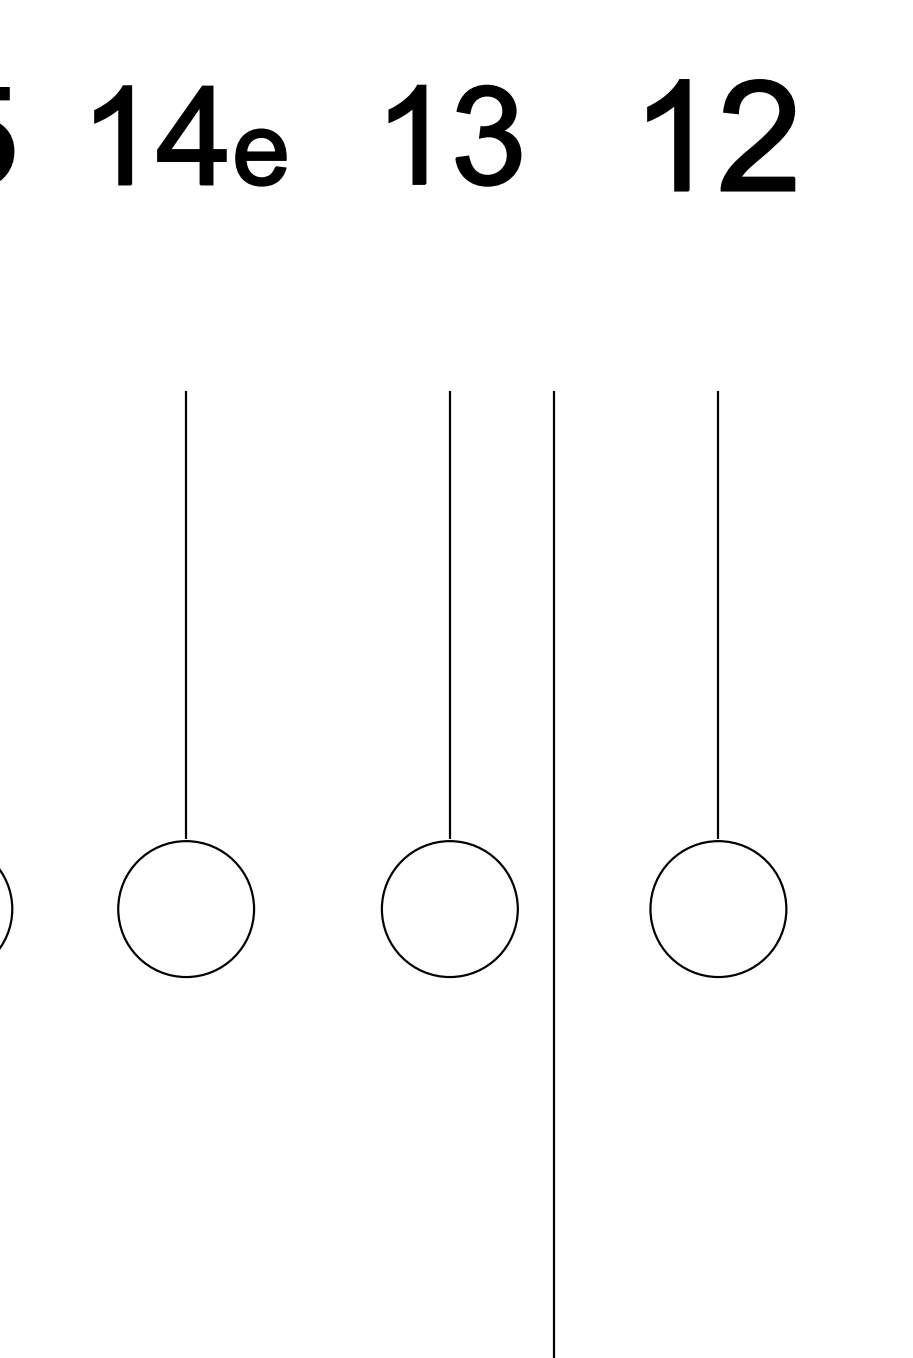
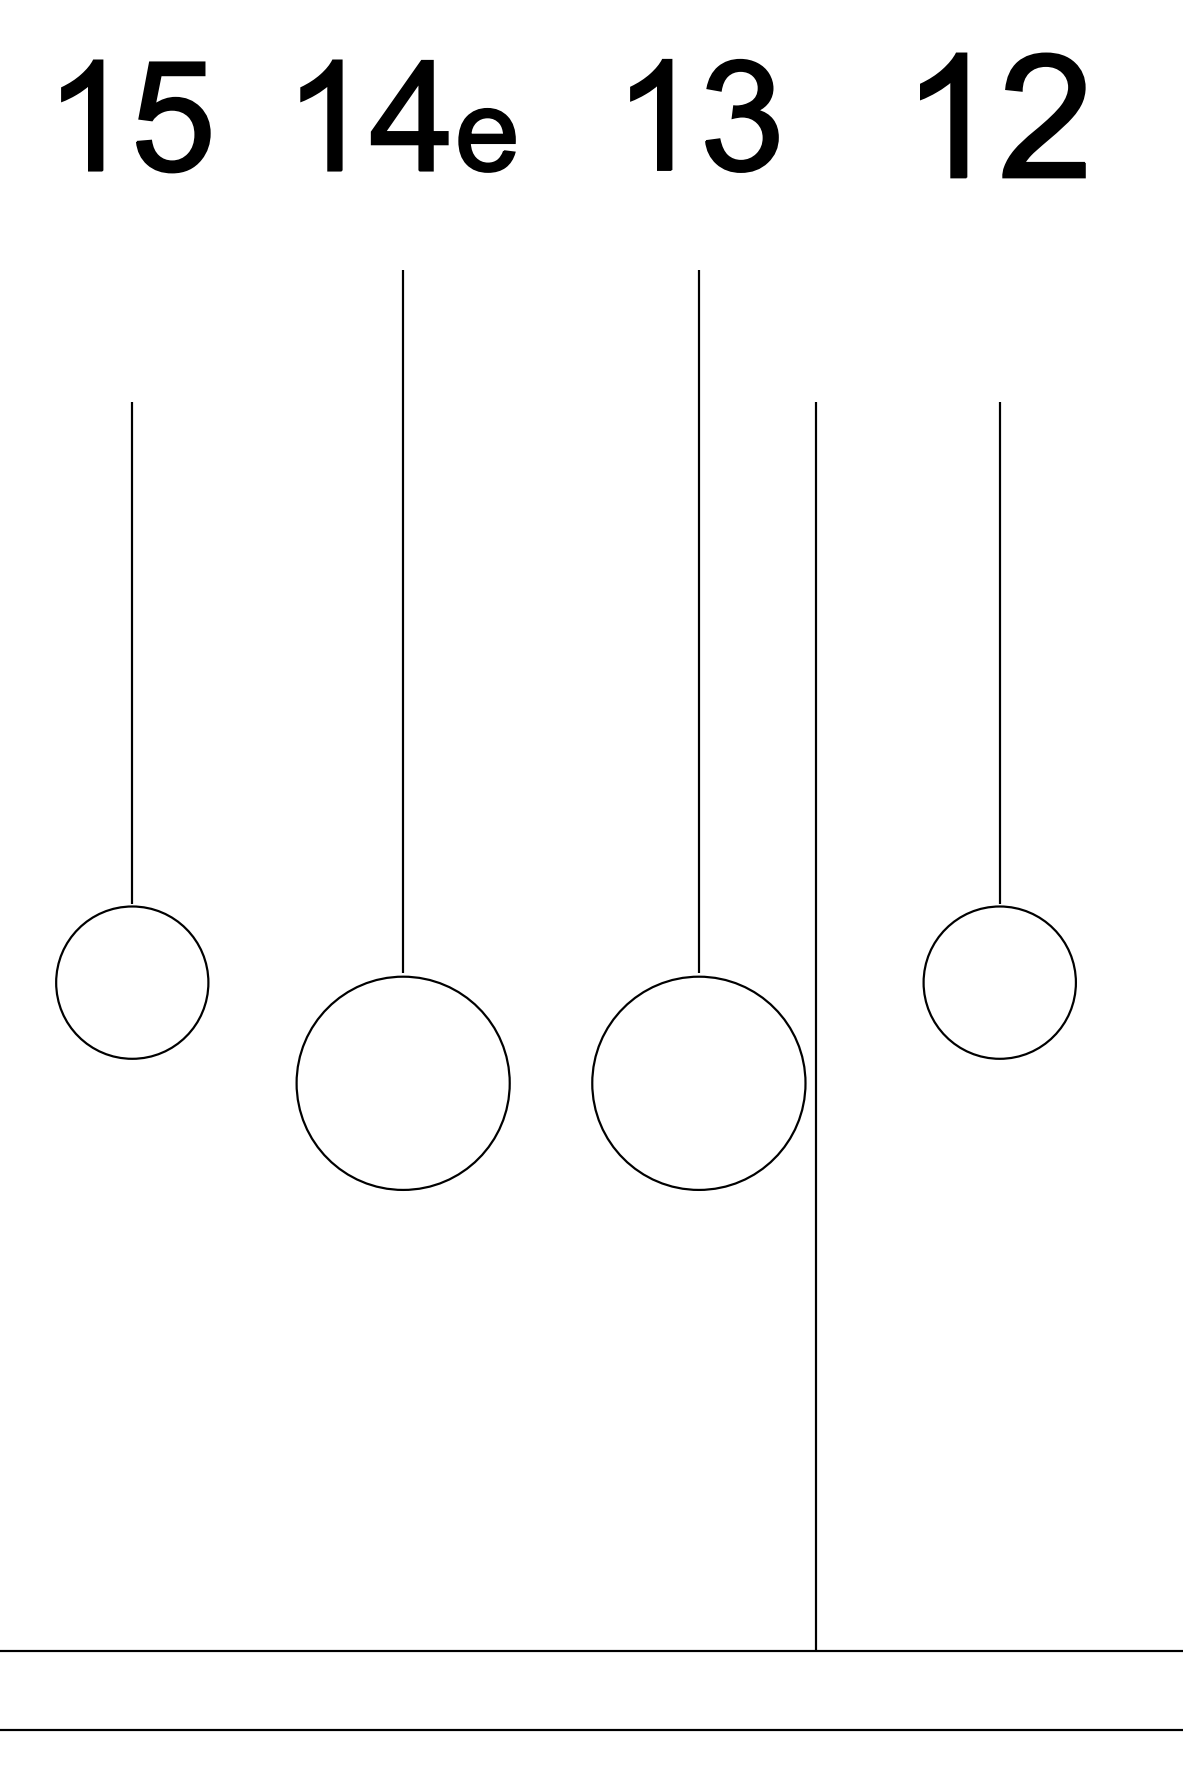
part: (186, 684) -> (403, 730), size x1.4
part: (449, 684) -> (698, 730), size x1.4

